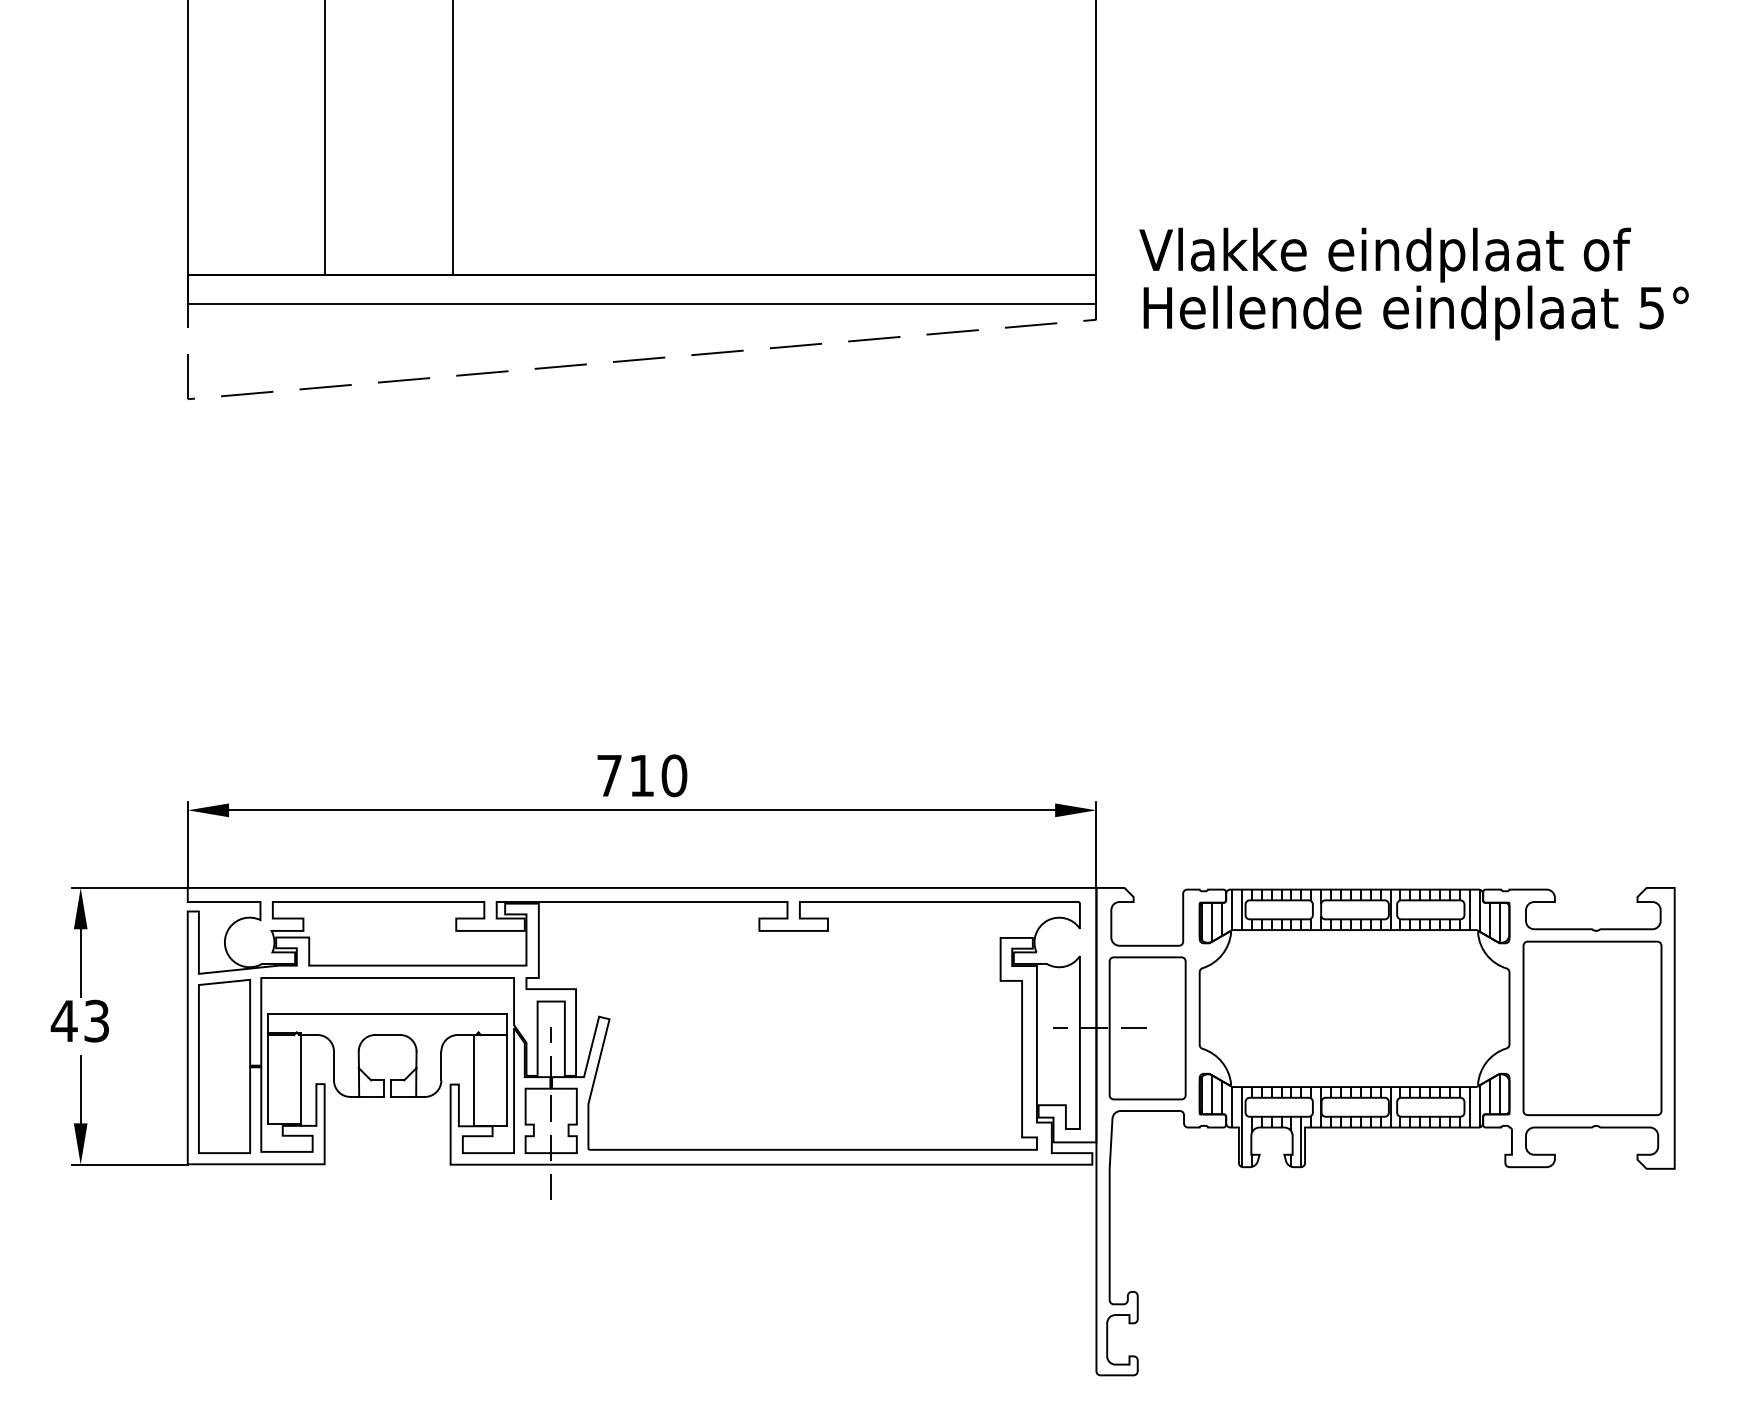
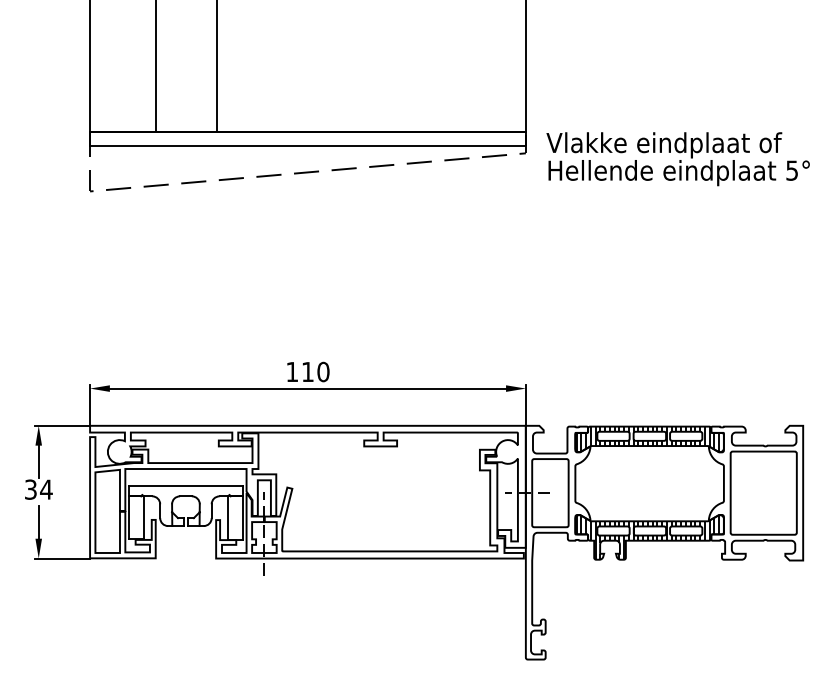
text: (1412, 284) -> (677, 159), moved
text: (609, 774) -> (292, 371), 710 -> 110
text: (80, 1020) -> (38, 489), 43 -> 34

